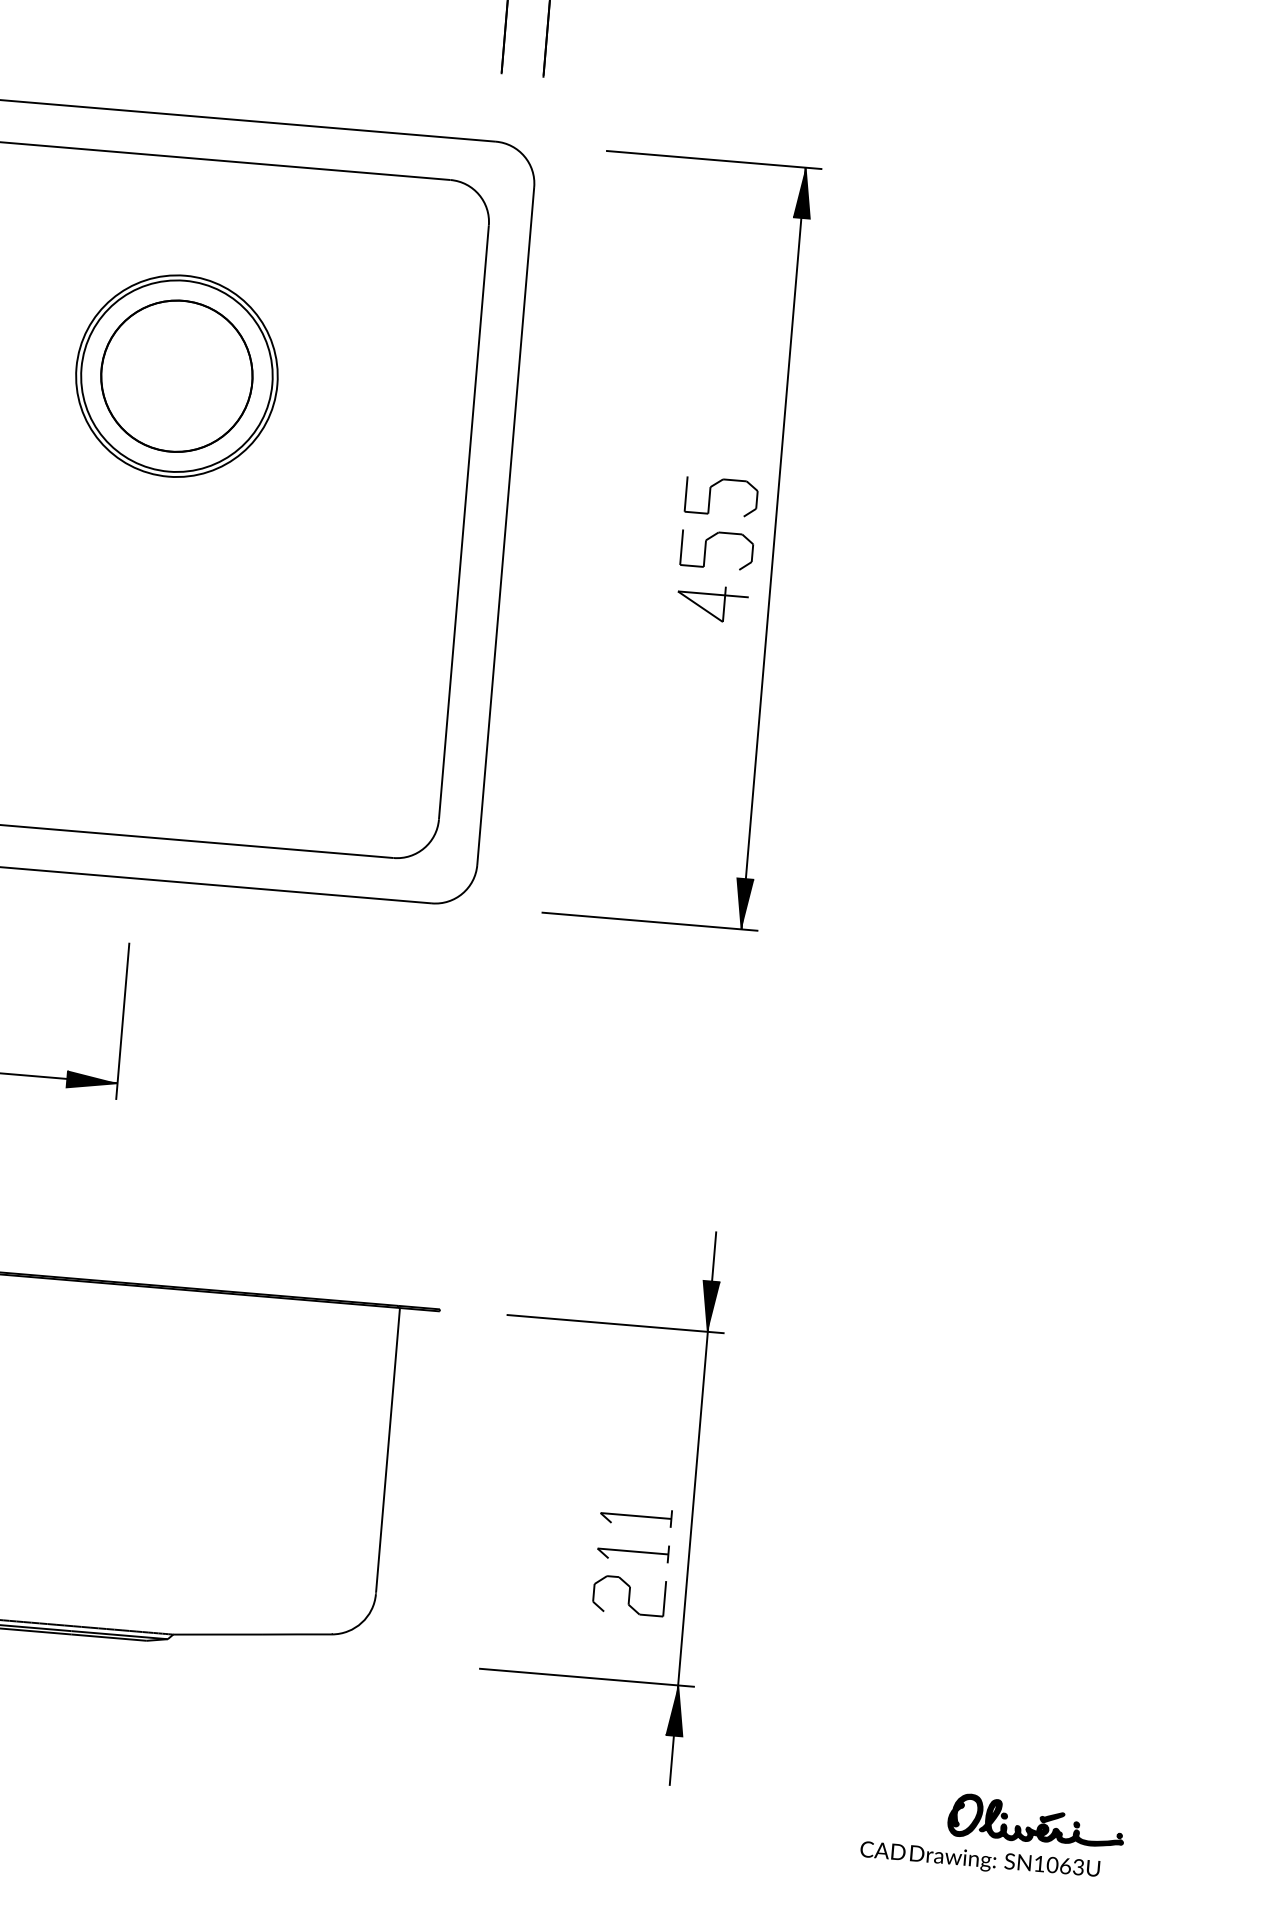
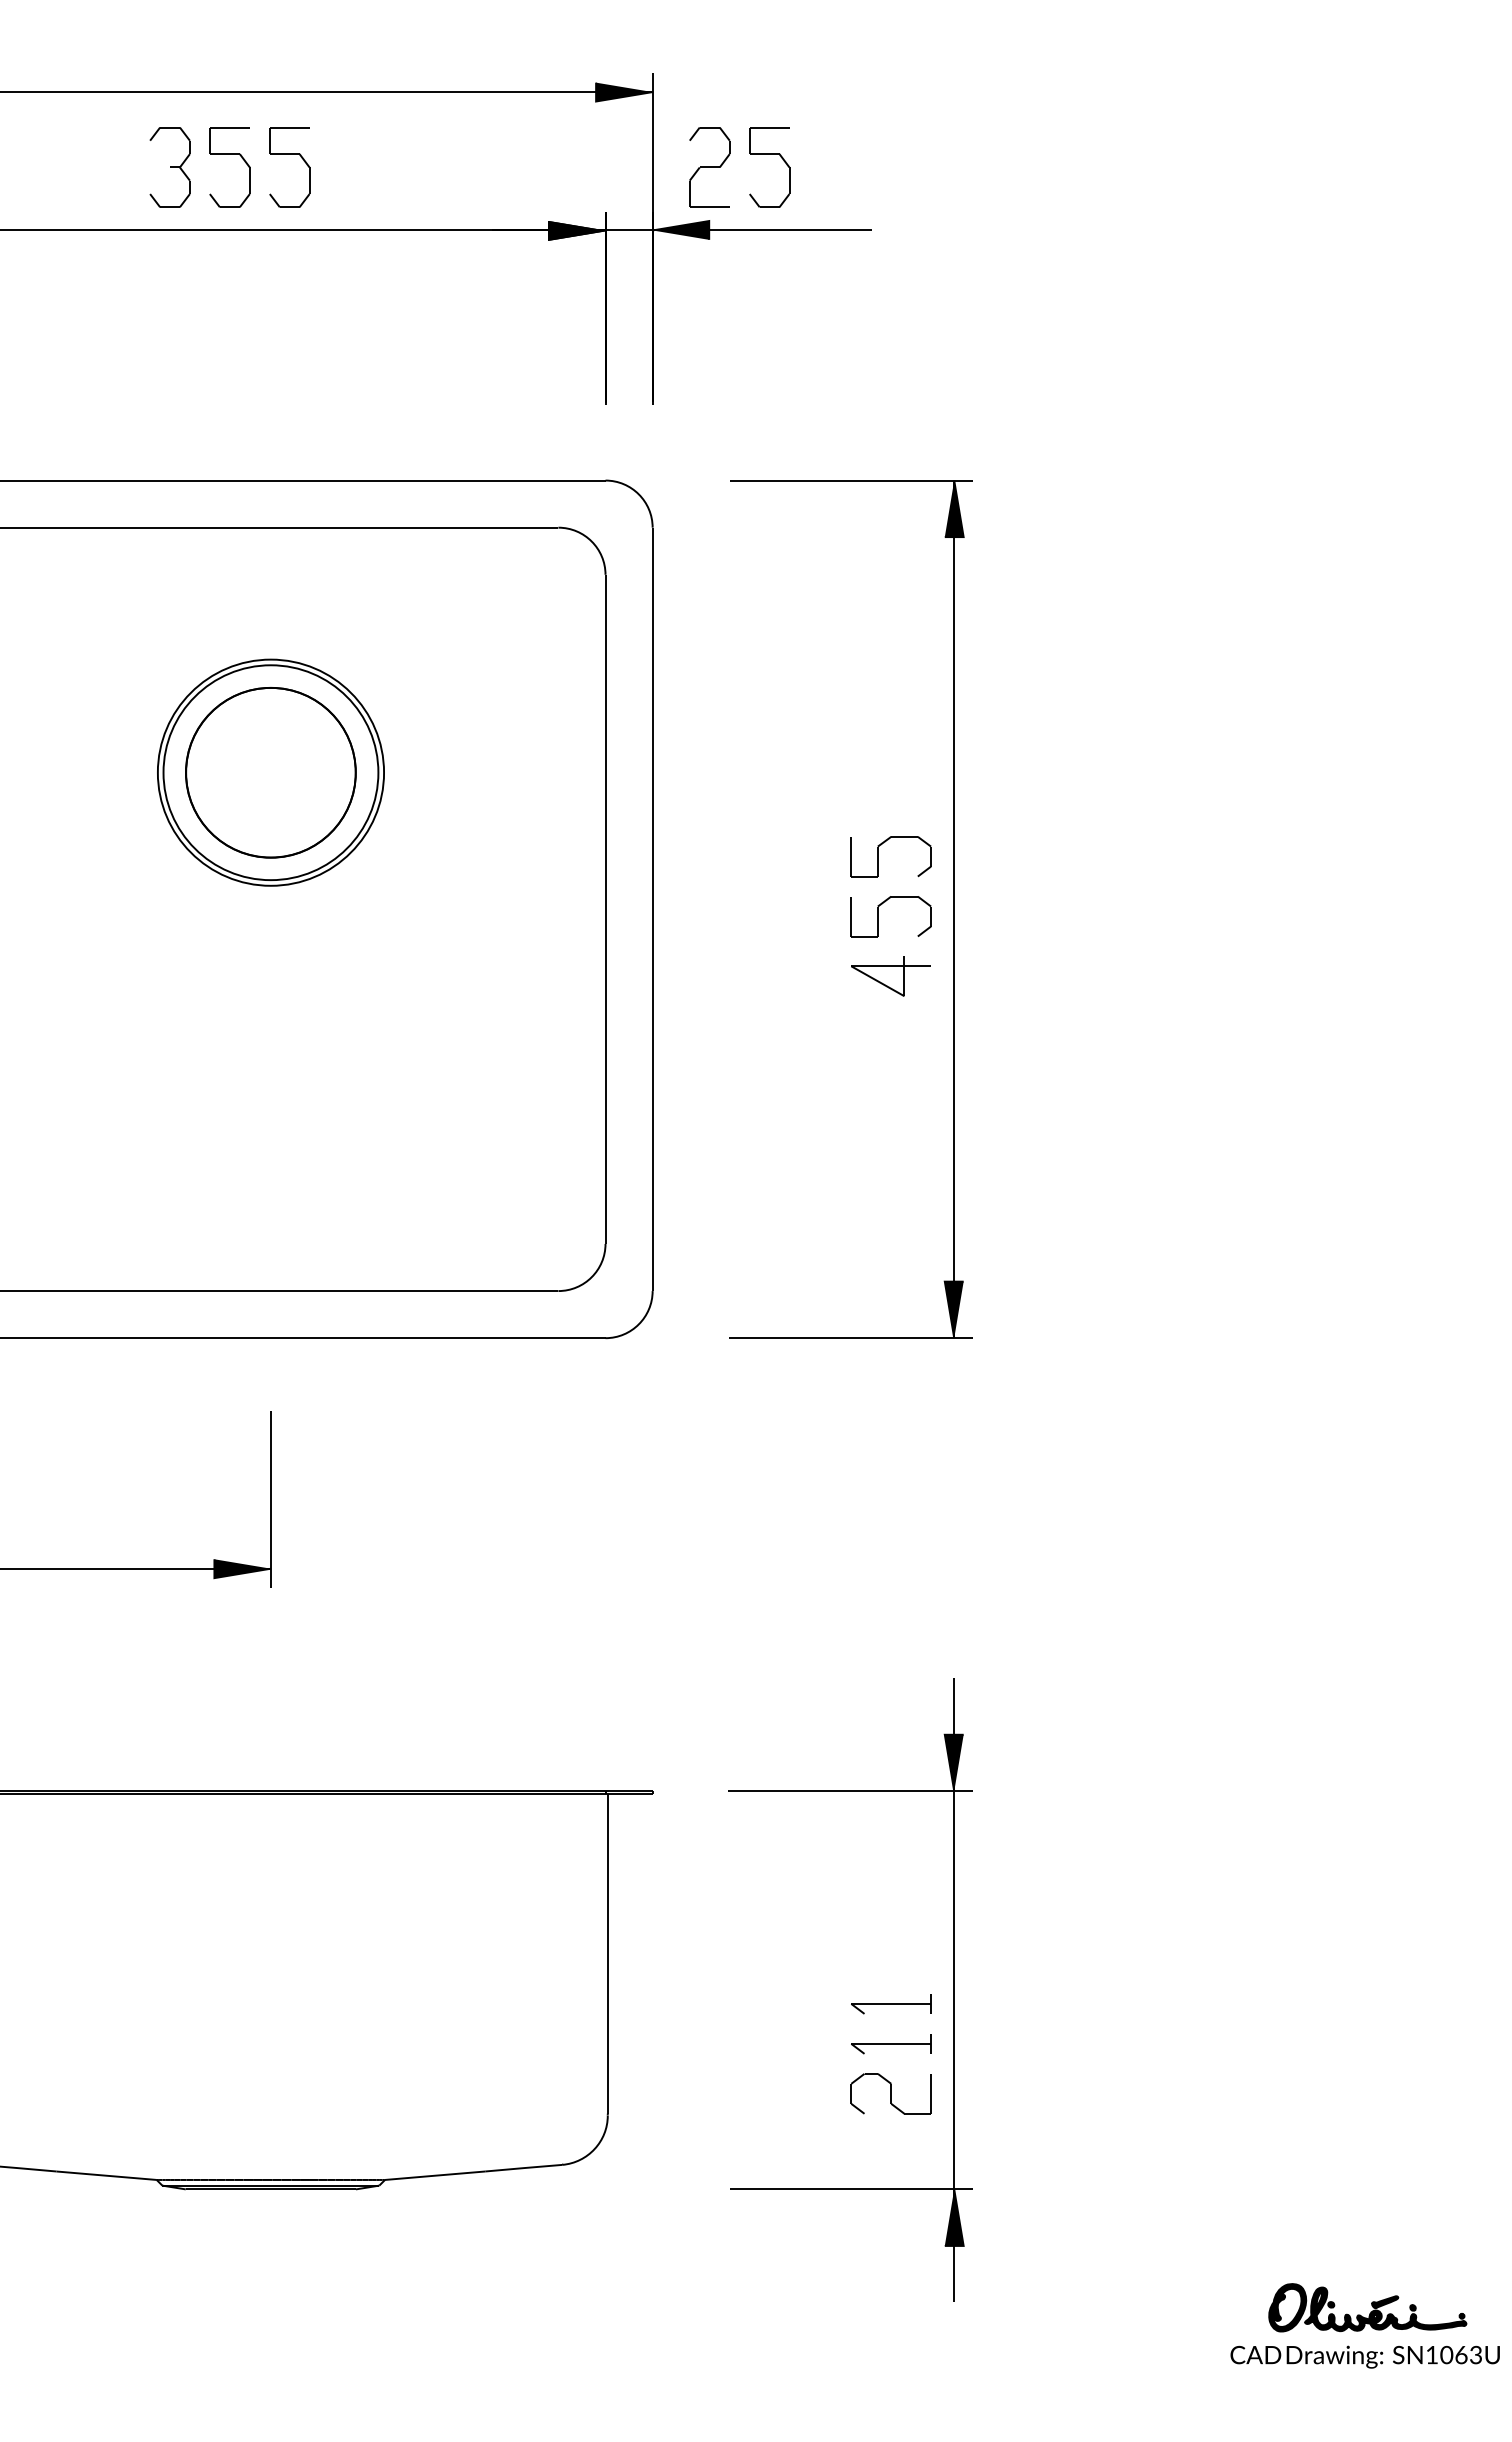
text: (979, 1860) -> (1364, 2356), moved

